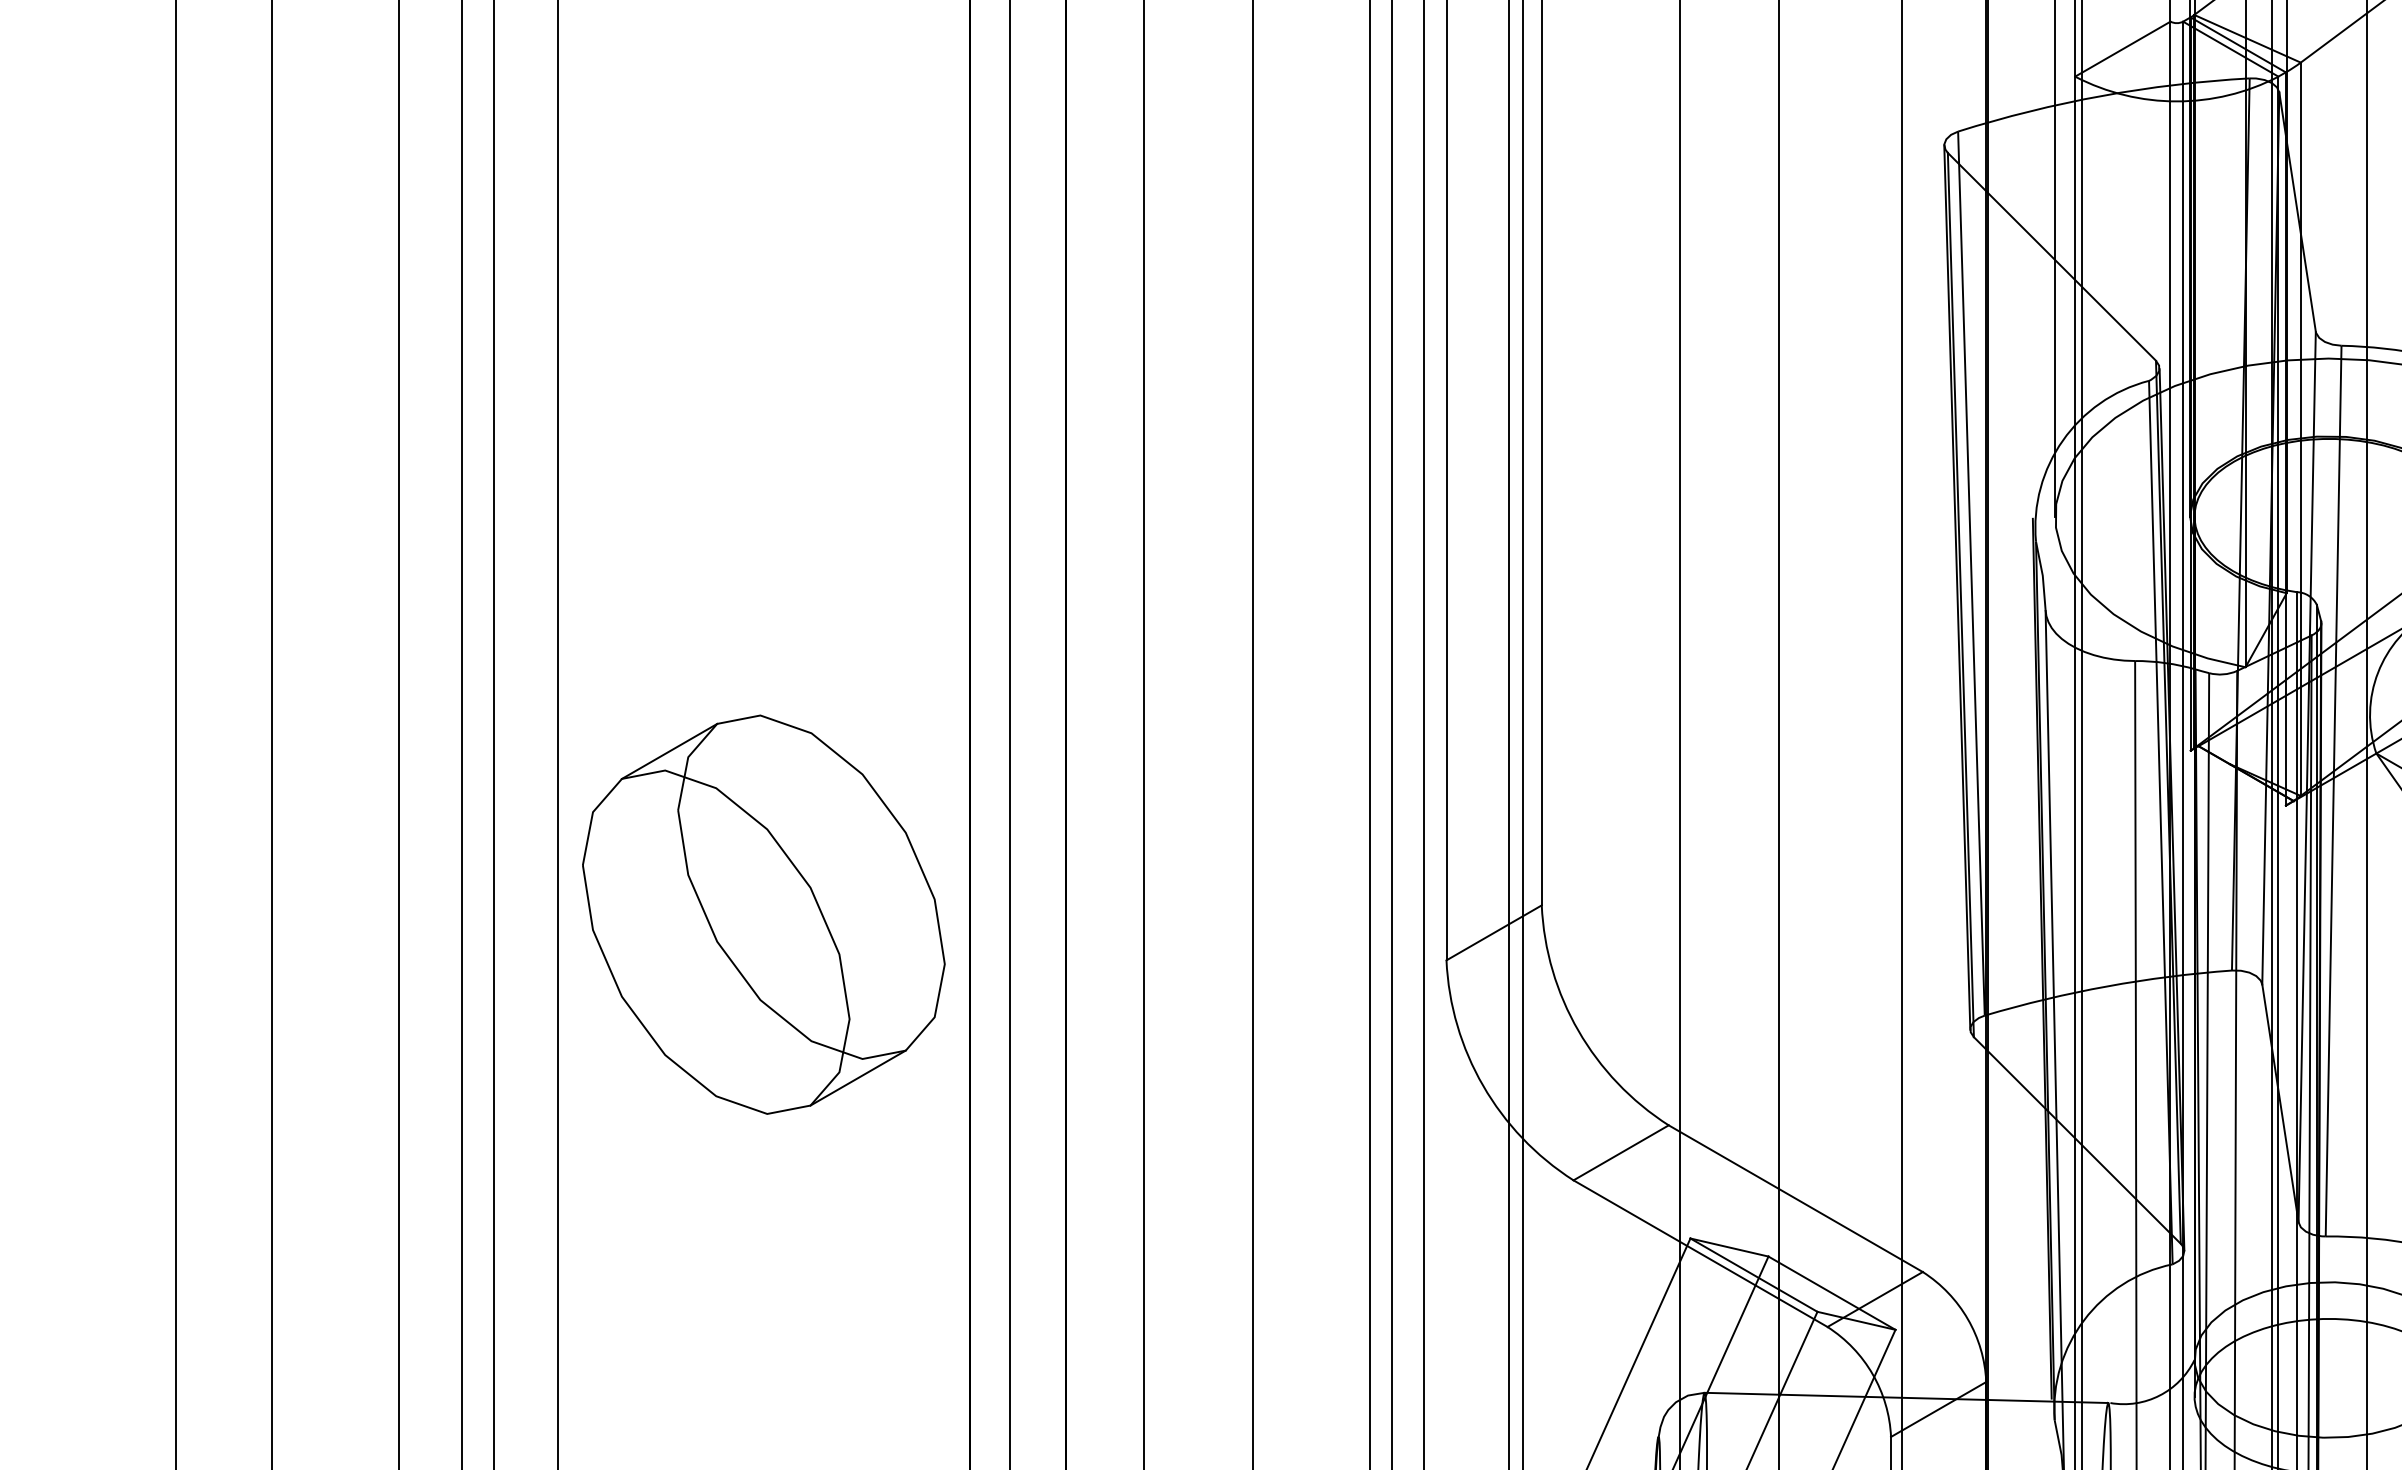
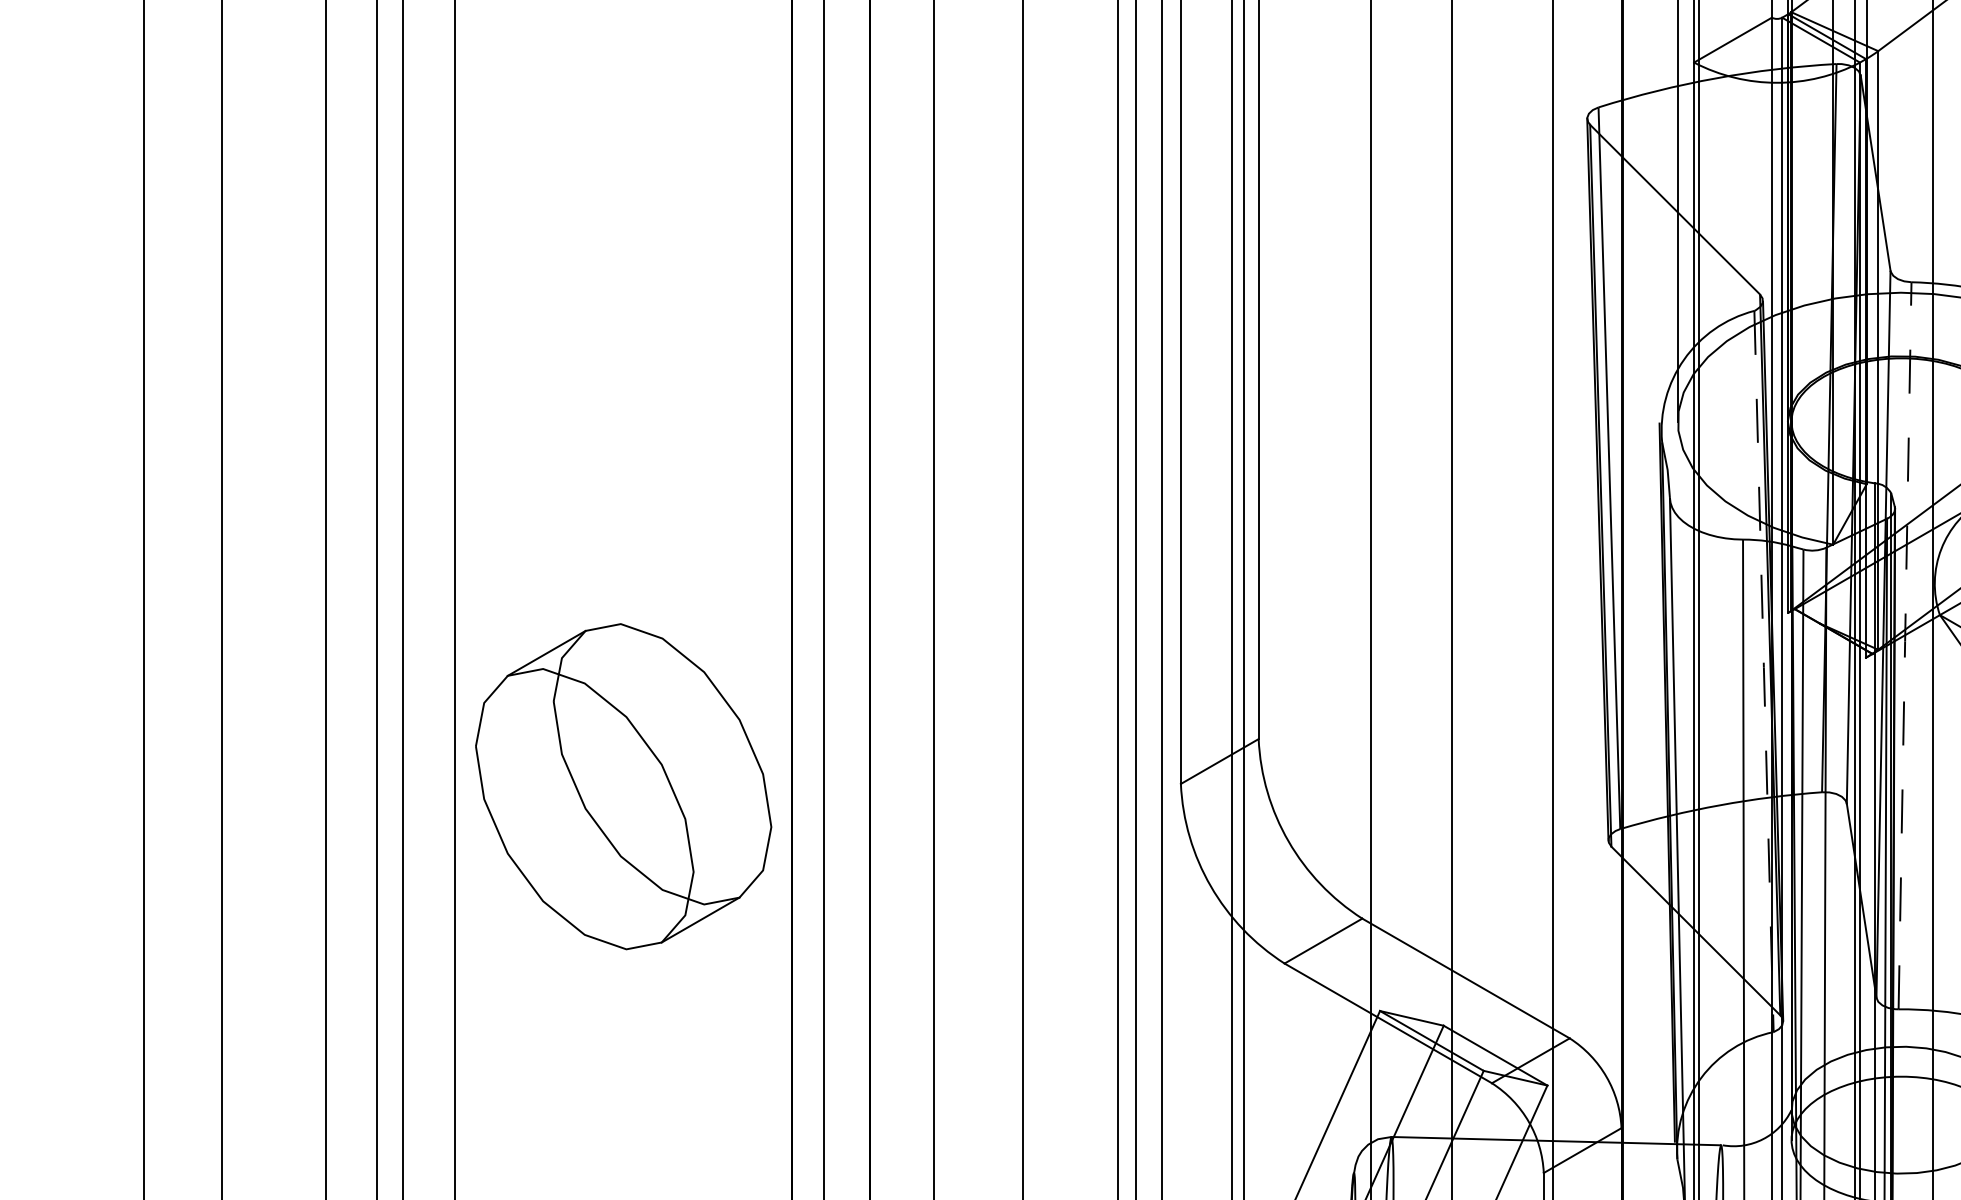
line: (2333, 789) -> (1904, 644), solid -> dashed
line: (2160, 822) -> (1763, 671), solid -> dashed
part: (763, 914) -> (623, 786), moved

